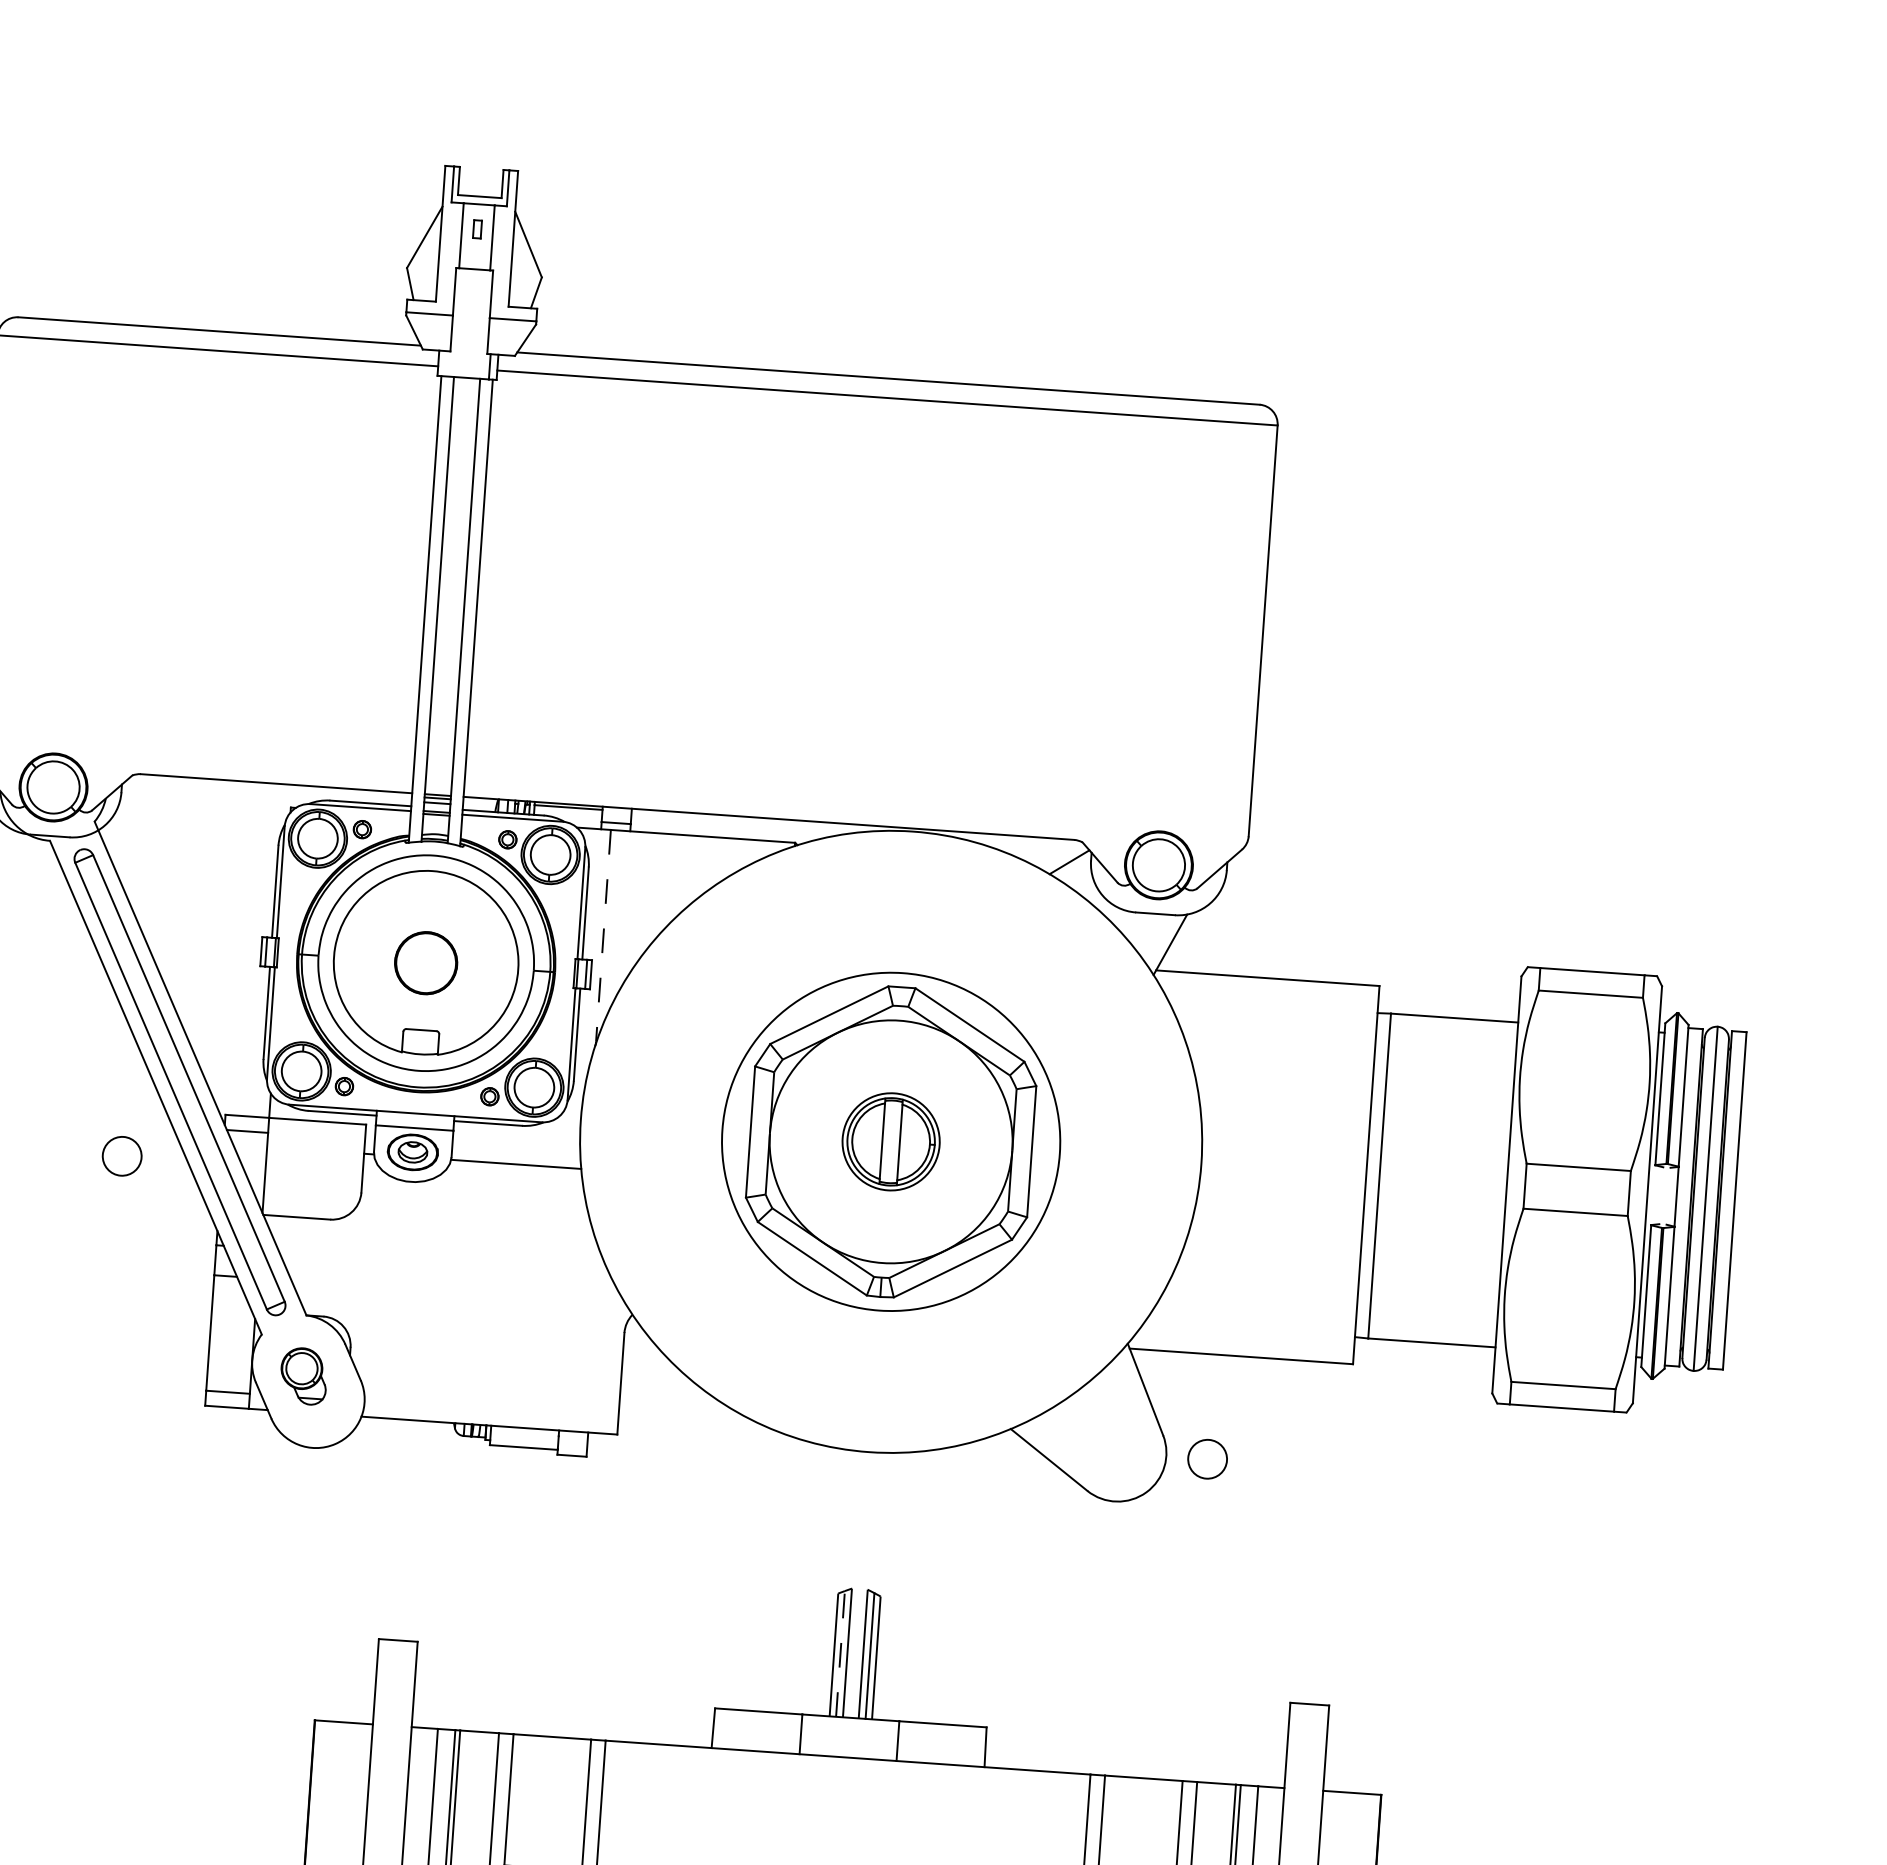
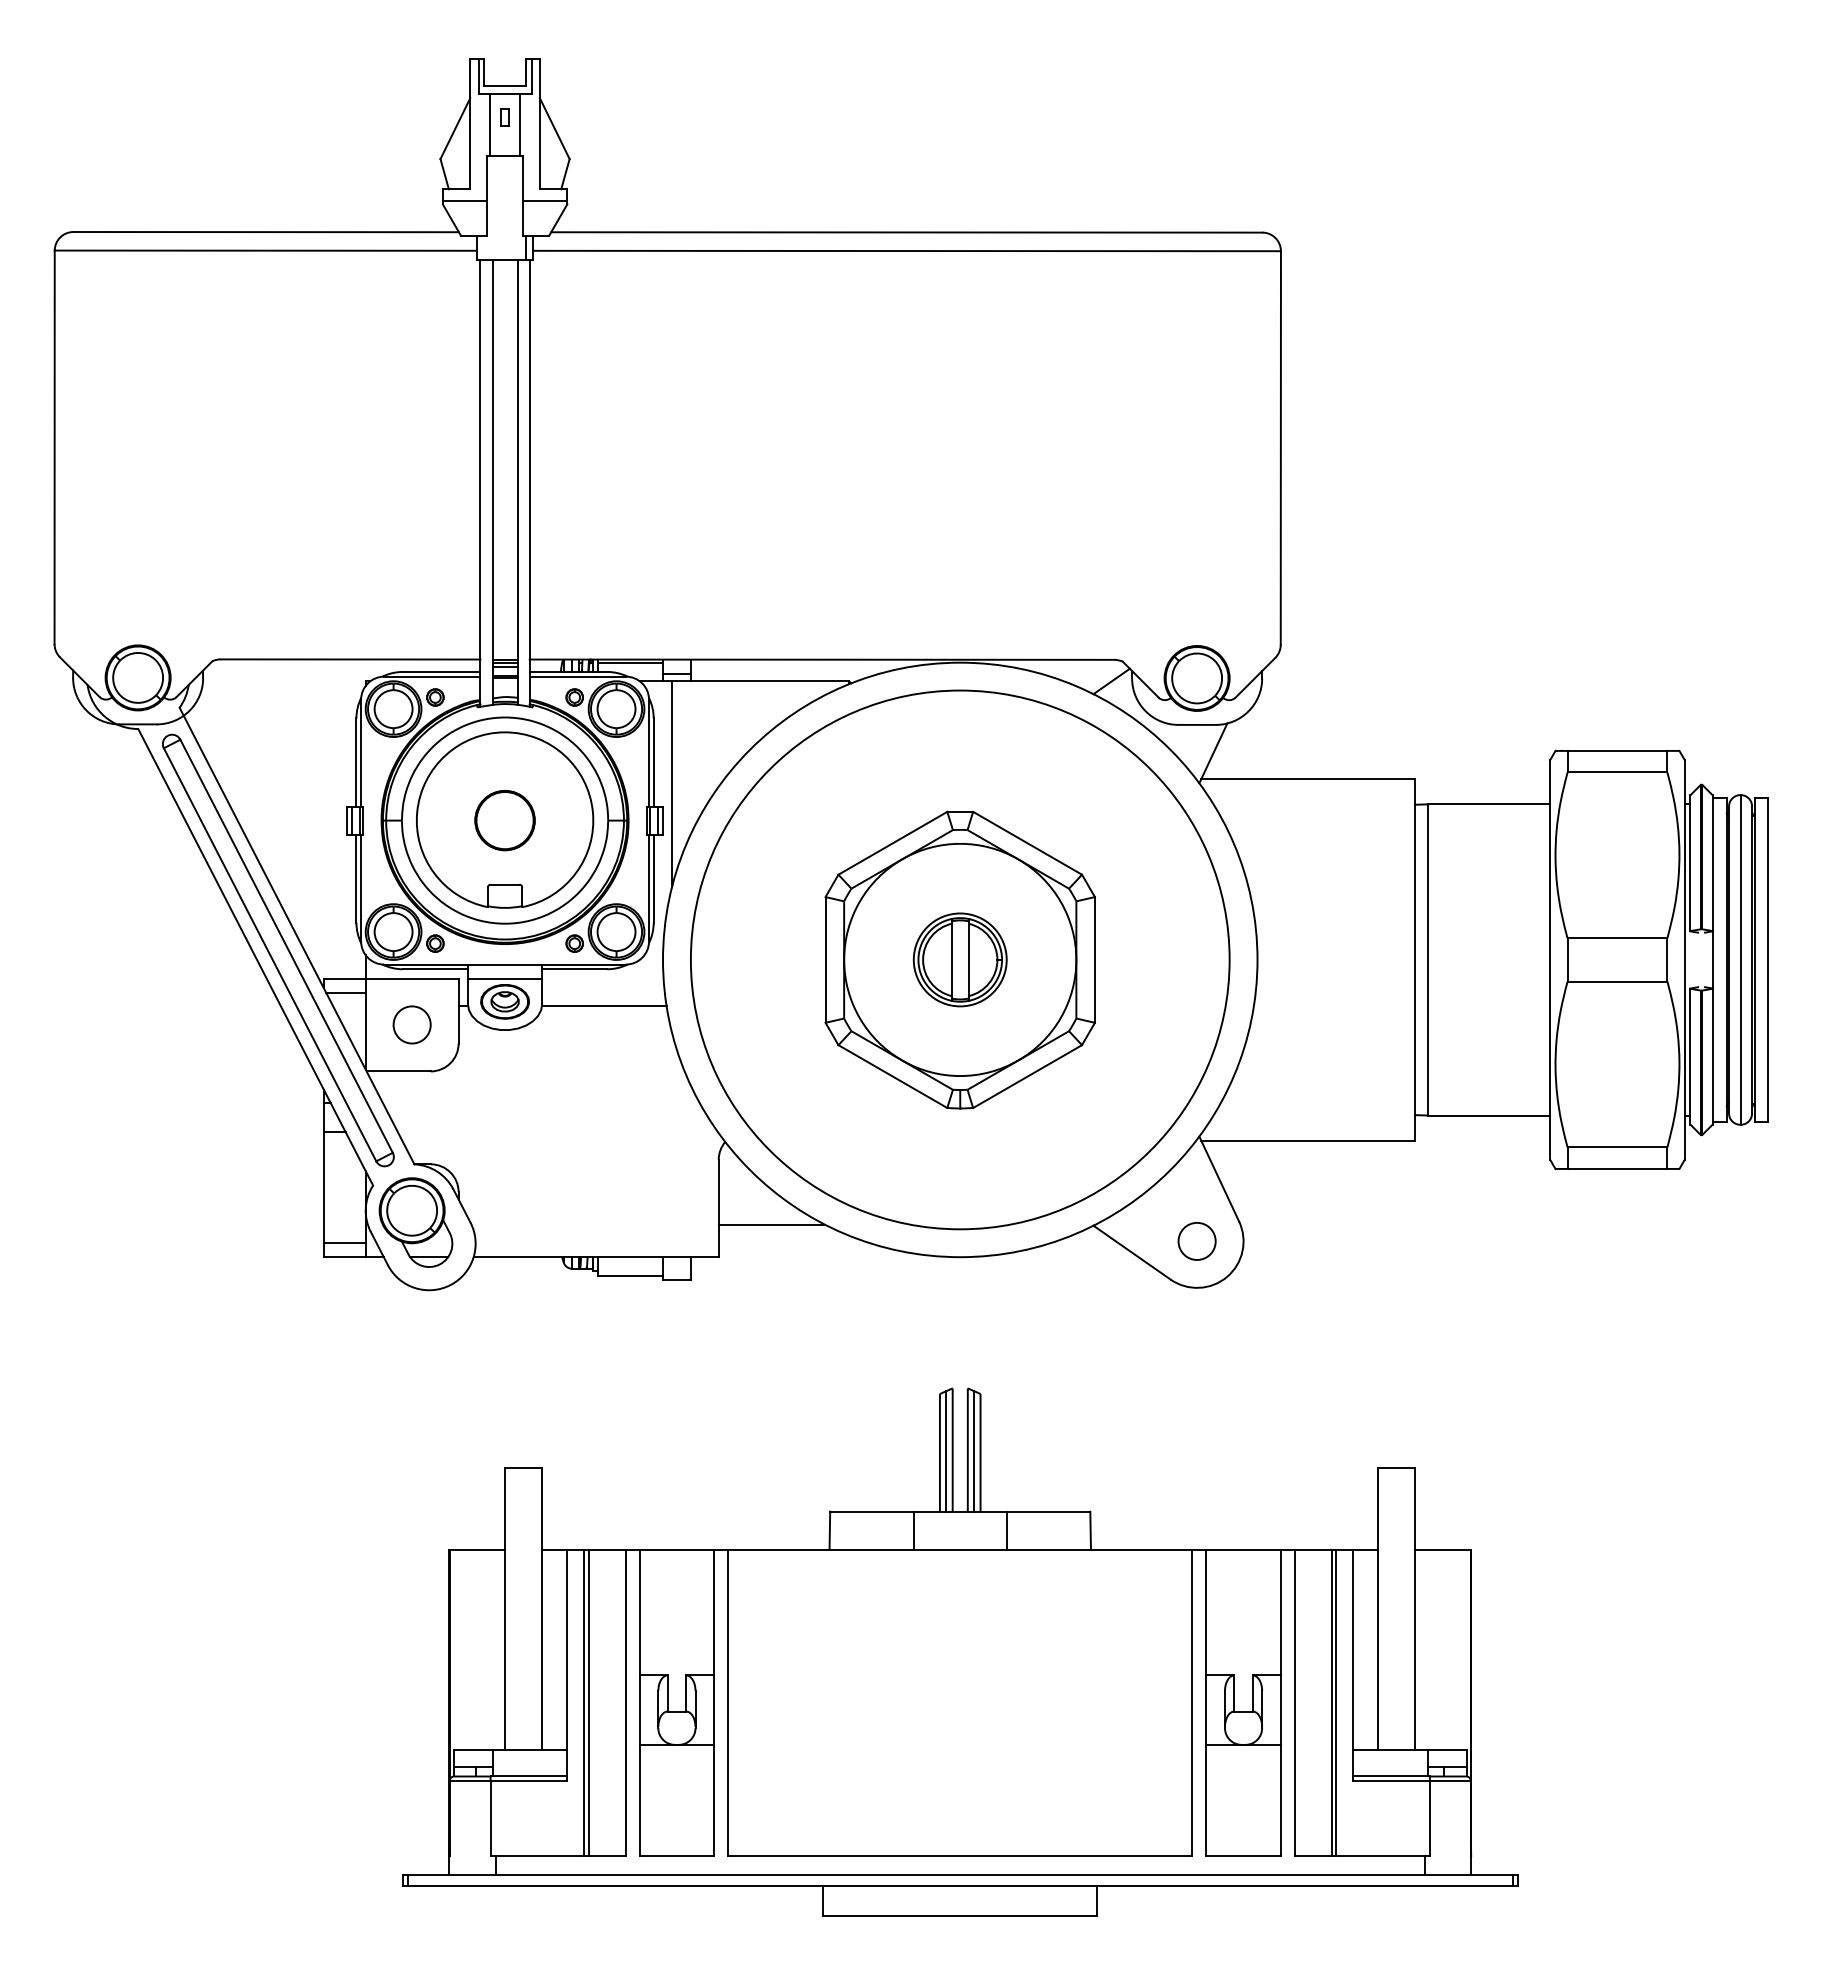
line: (603, 936) -> (672, 783), dashed -> solid
circle: (890, 1141) -> (959, 959), size x1.67
circle: (121, 1155) -> (411, 1024), moved
part: (303, 1376) -> (415, 1222), size x1.67
line: (674, 1404) -> (771, 1224), added
circle: (1206, 1459) -> (1196, 1241), moved
line: (840, 1653) -> (946, 1451), dashed -> solid

